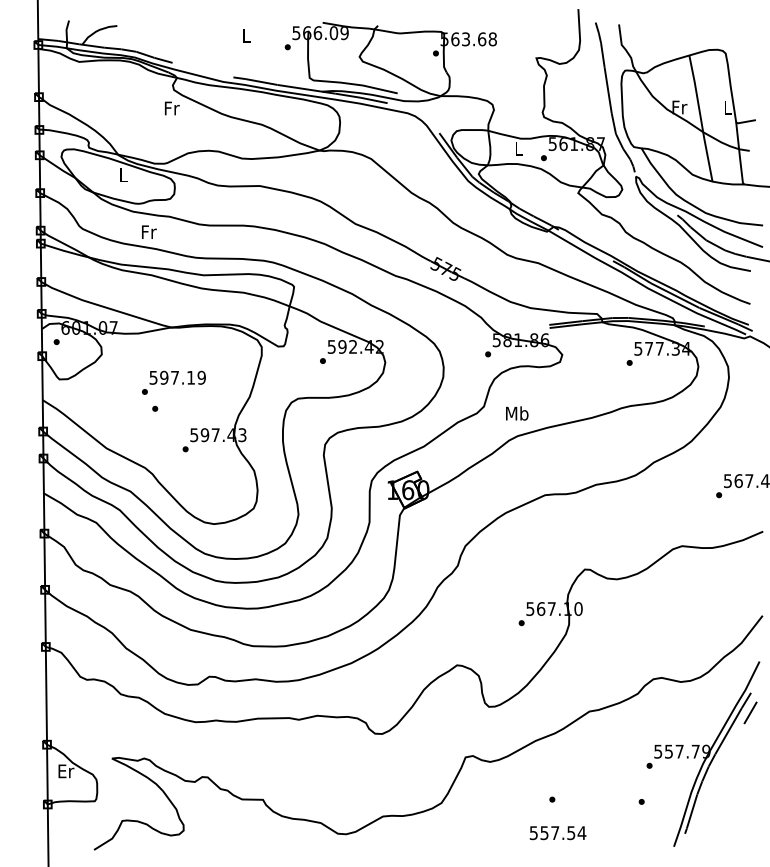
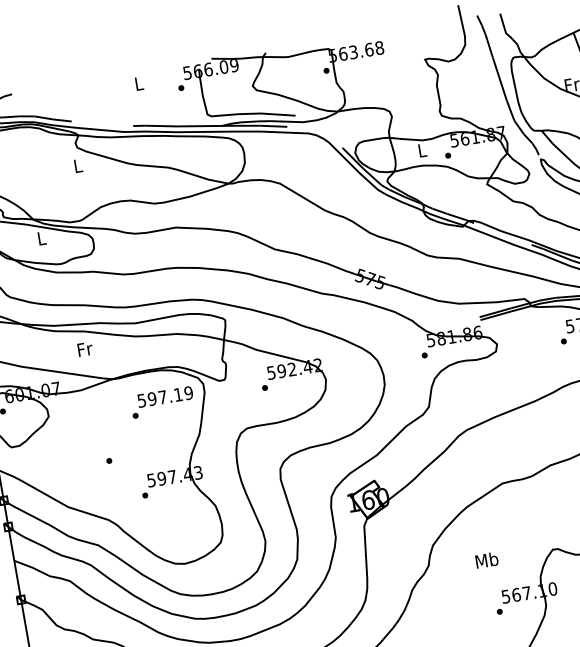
text: (171, 108) -> (77, 166), Fr -> L
text: (149, 231) -> (85, 348), moved
text: (173, 382) -> (162, 402), moved
text: (517, 413) -> (487, 560), moved

